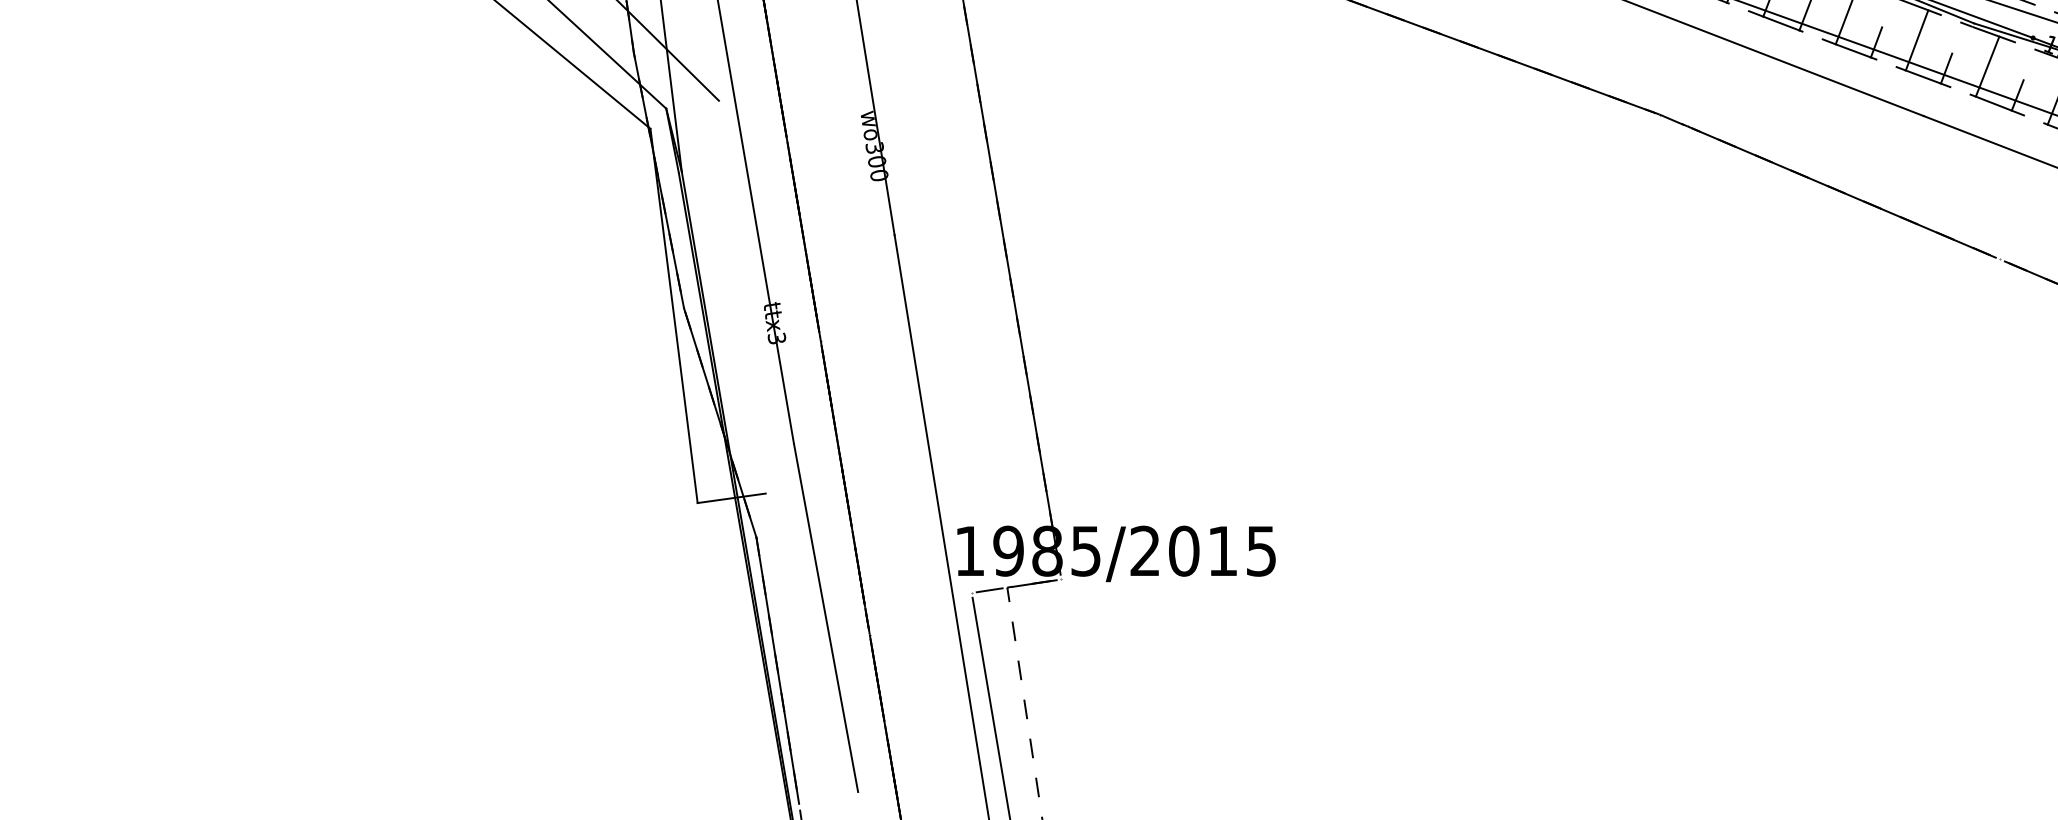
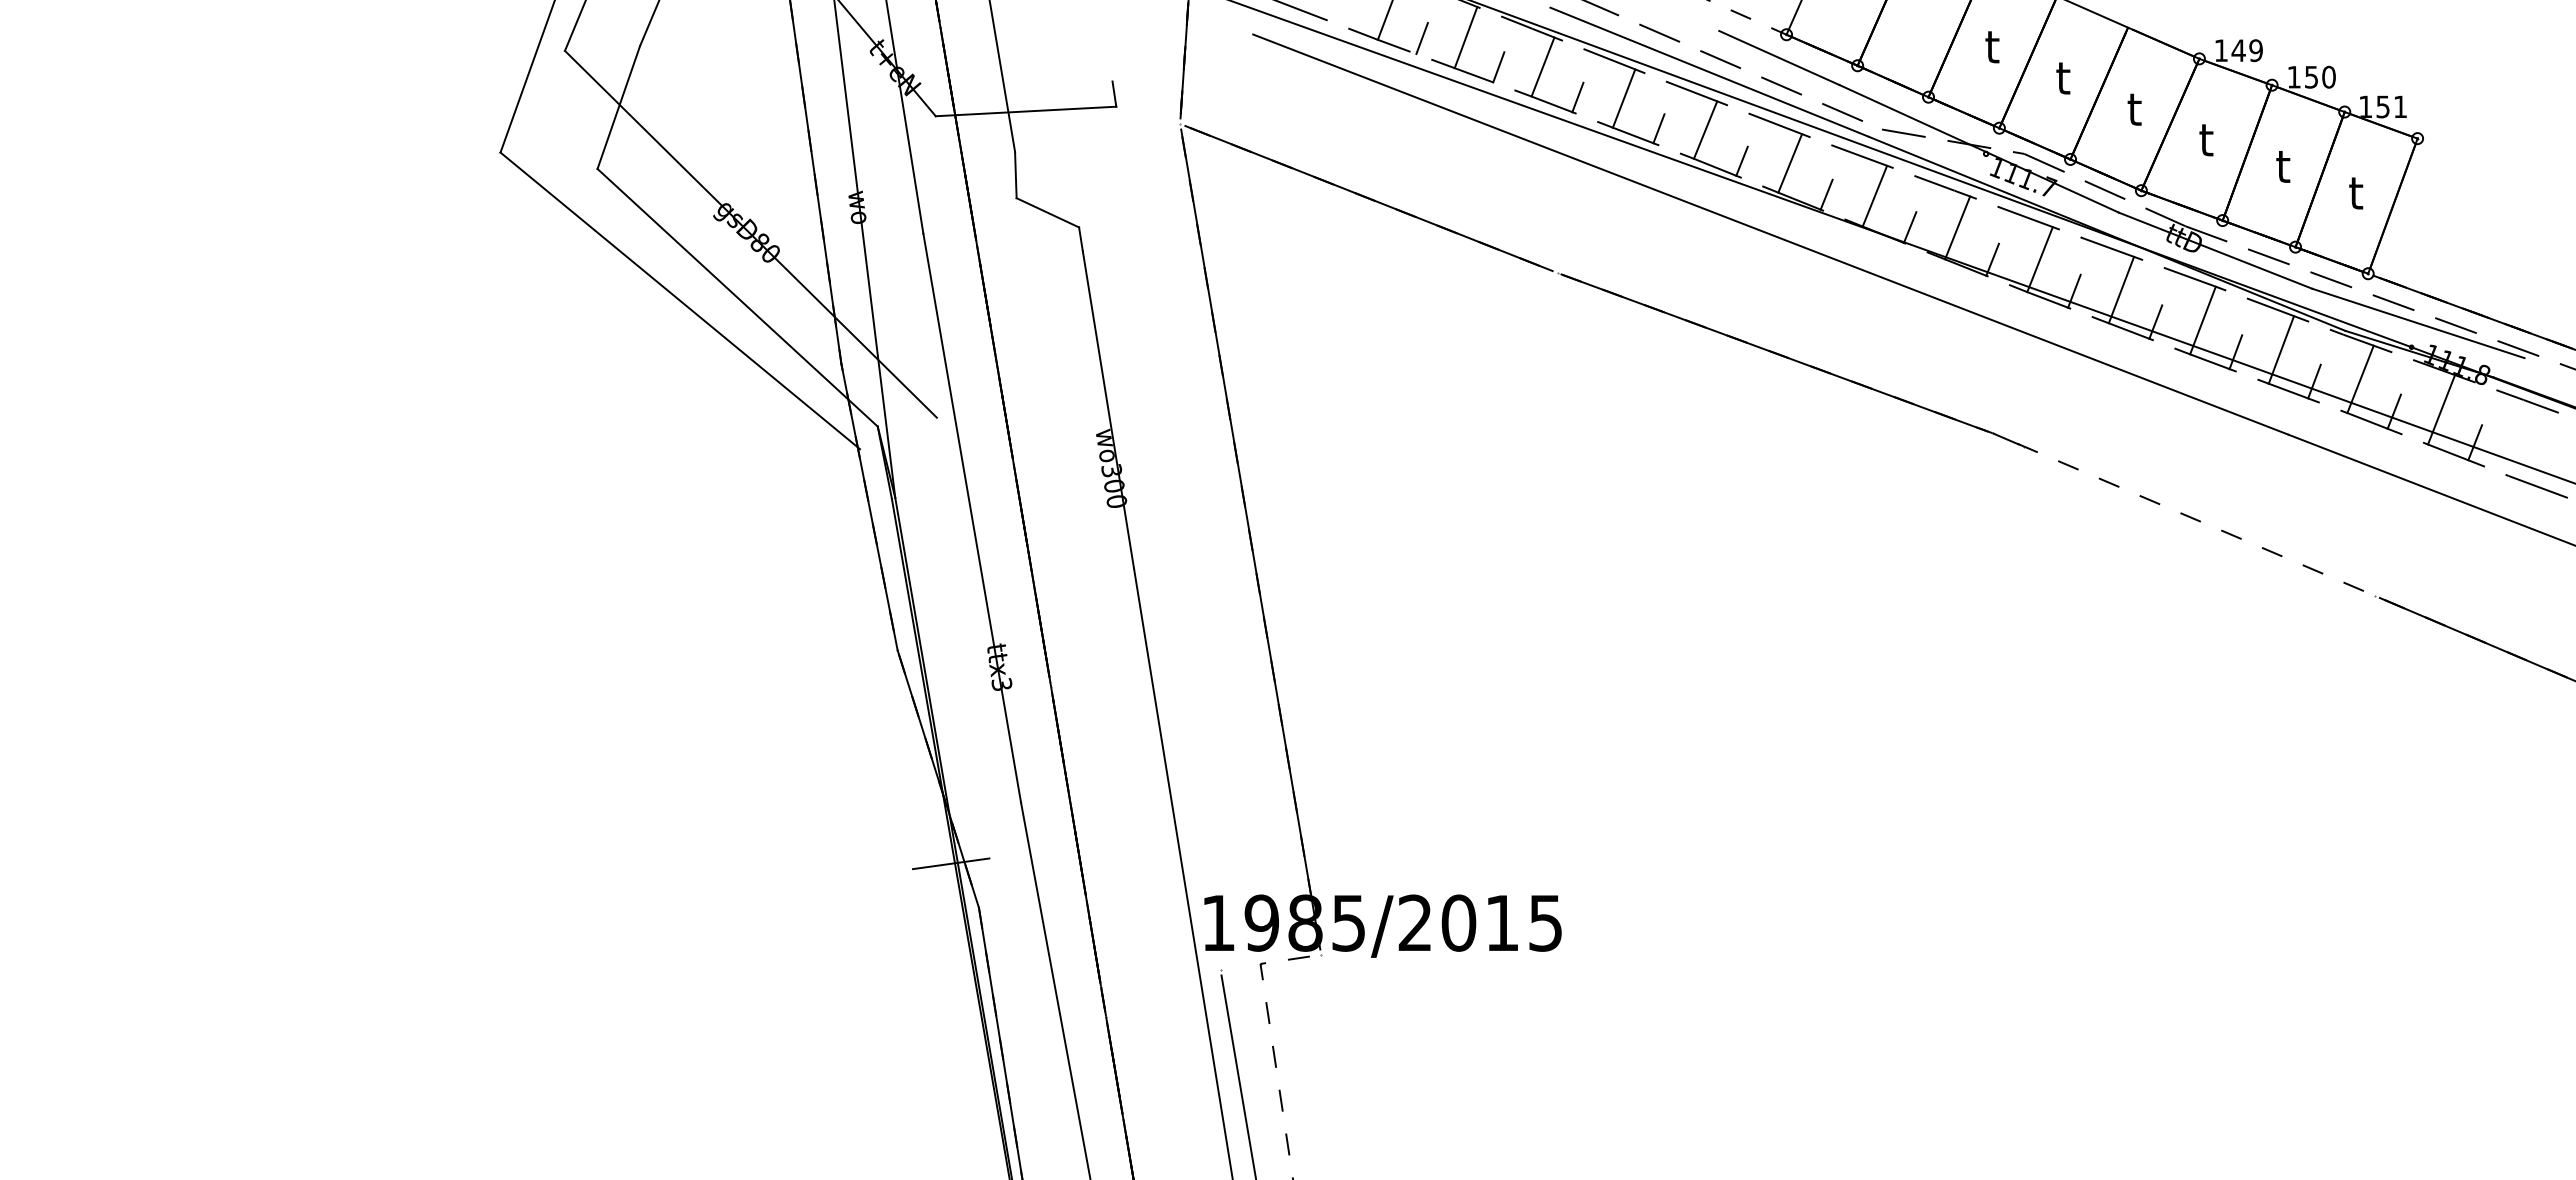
line: (1844, 192) -> (2199, 520), removed
line: (674, 316) -> (886, 659), removed
line: (1034, 583) -> (1290, 959), removed
line: (989, 589) -> (1240, 966), removed

